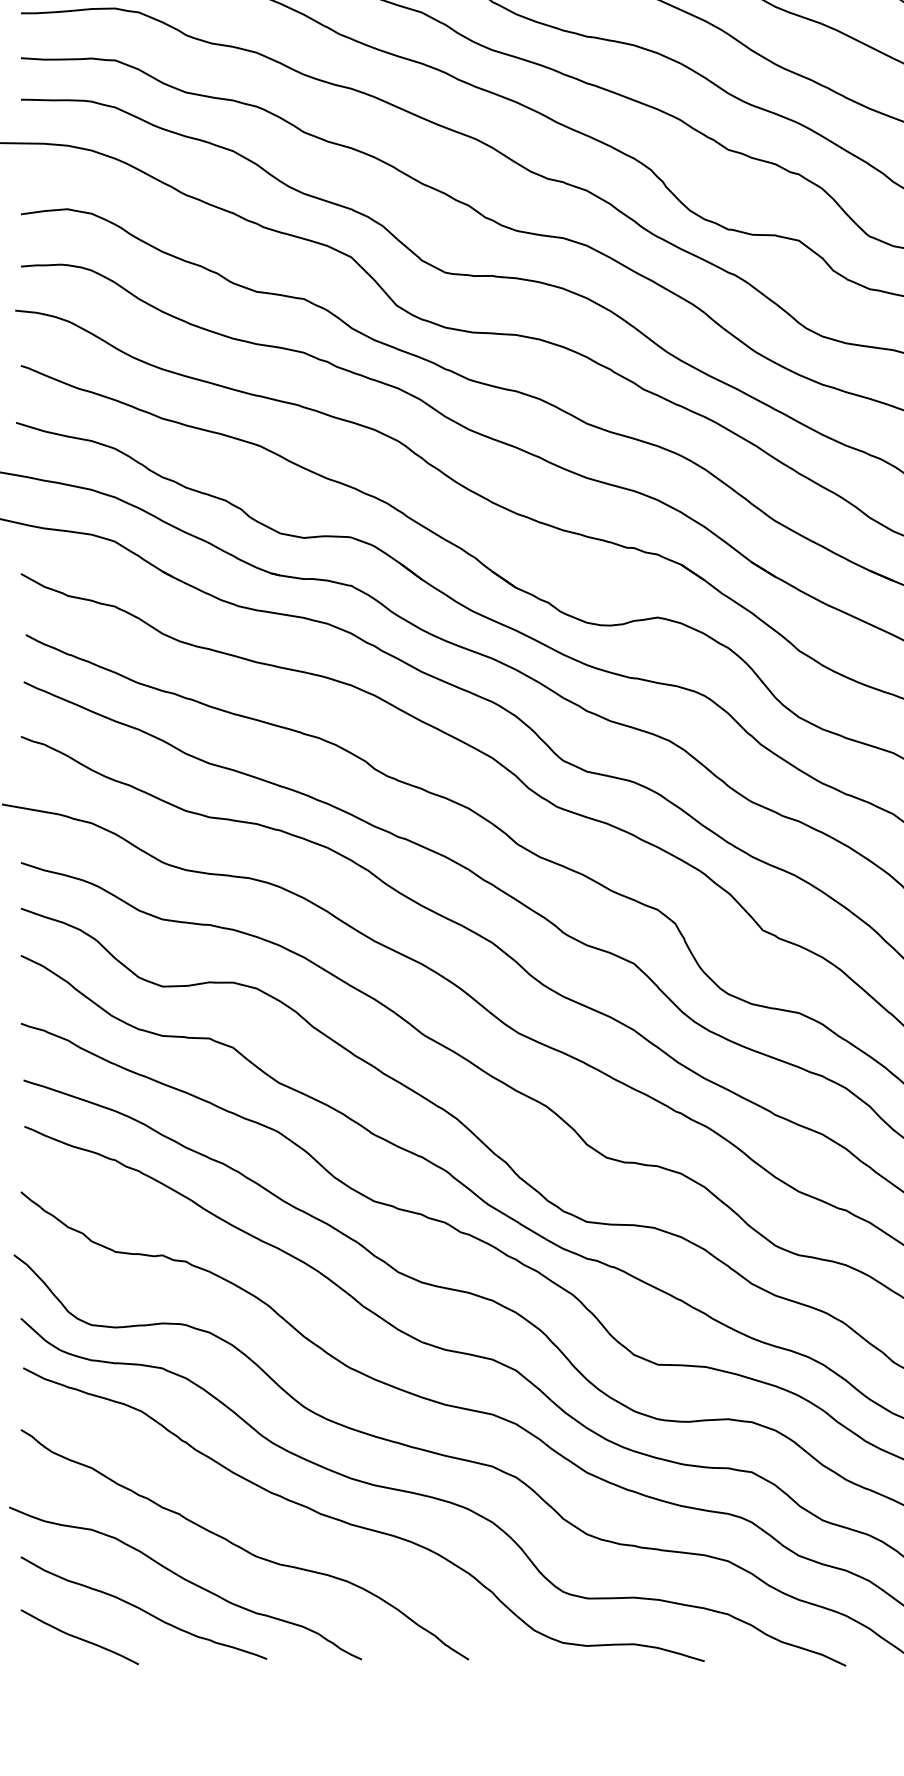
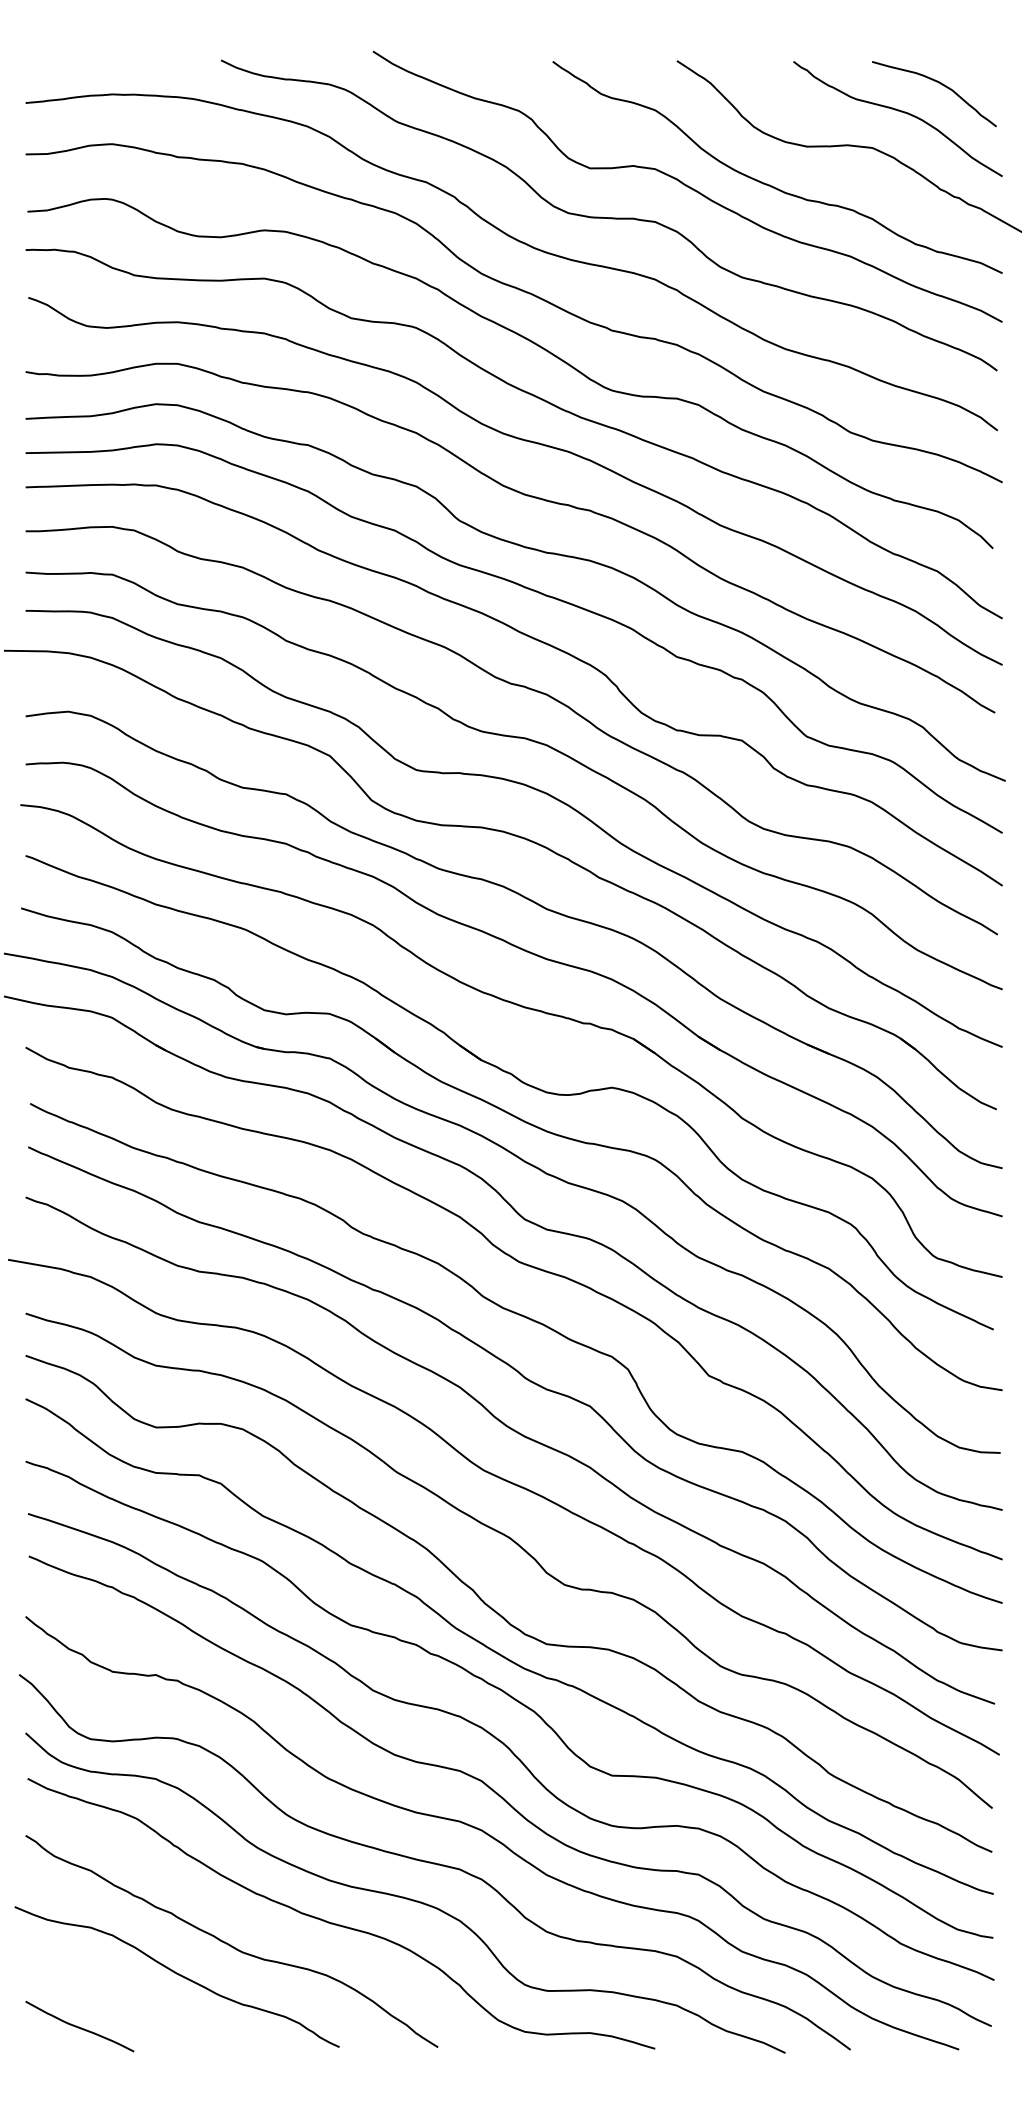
curve: (142, 1608) -> (137, 2000), removed

